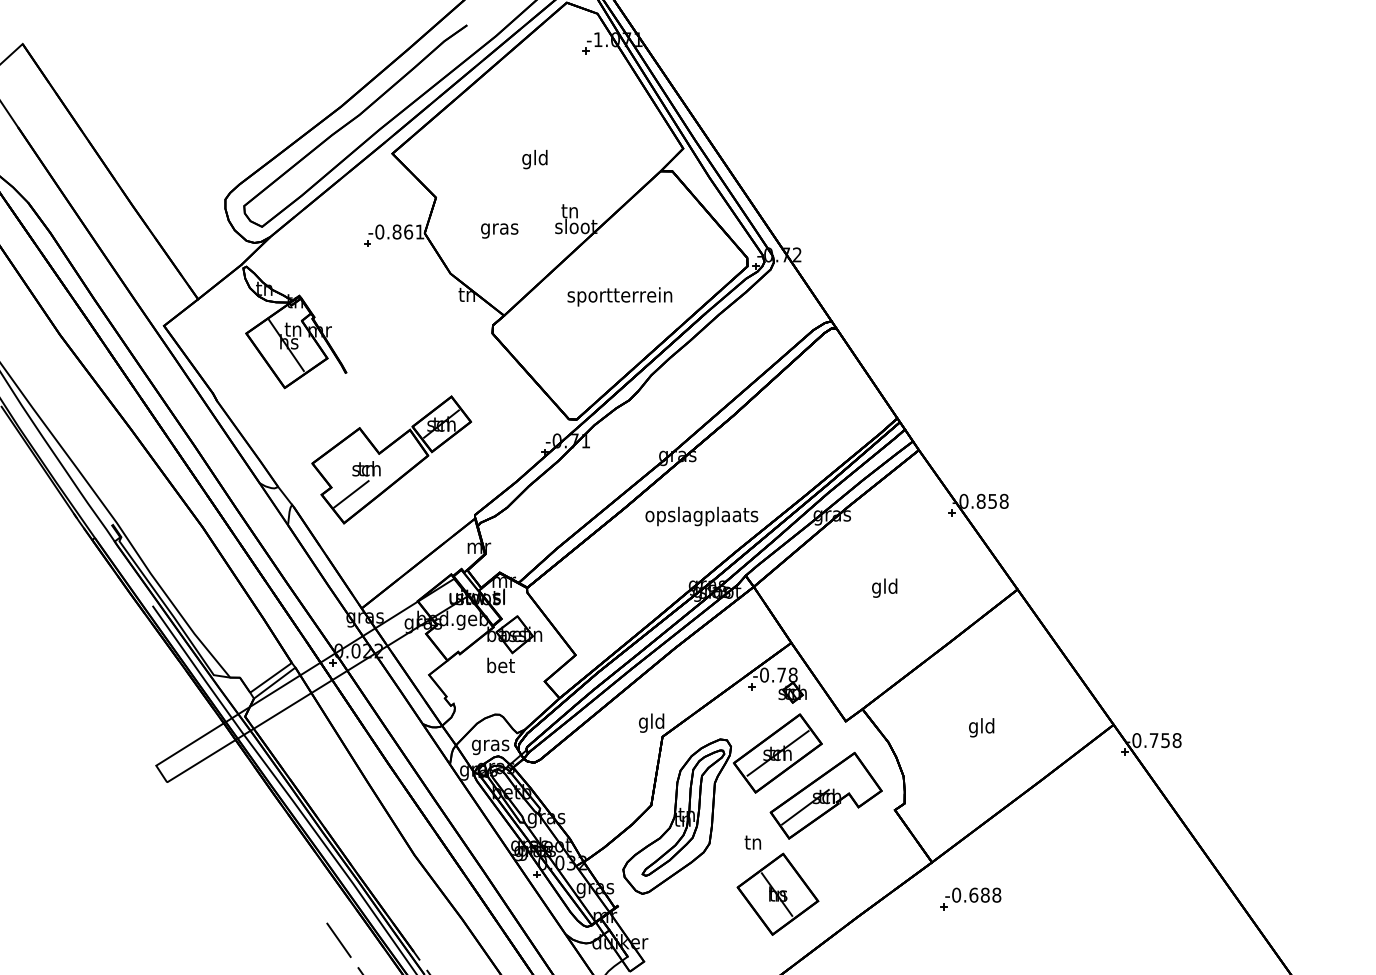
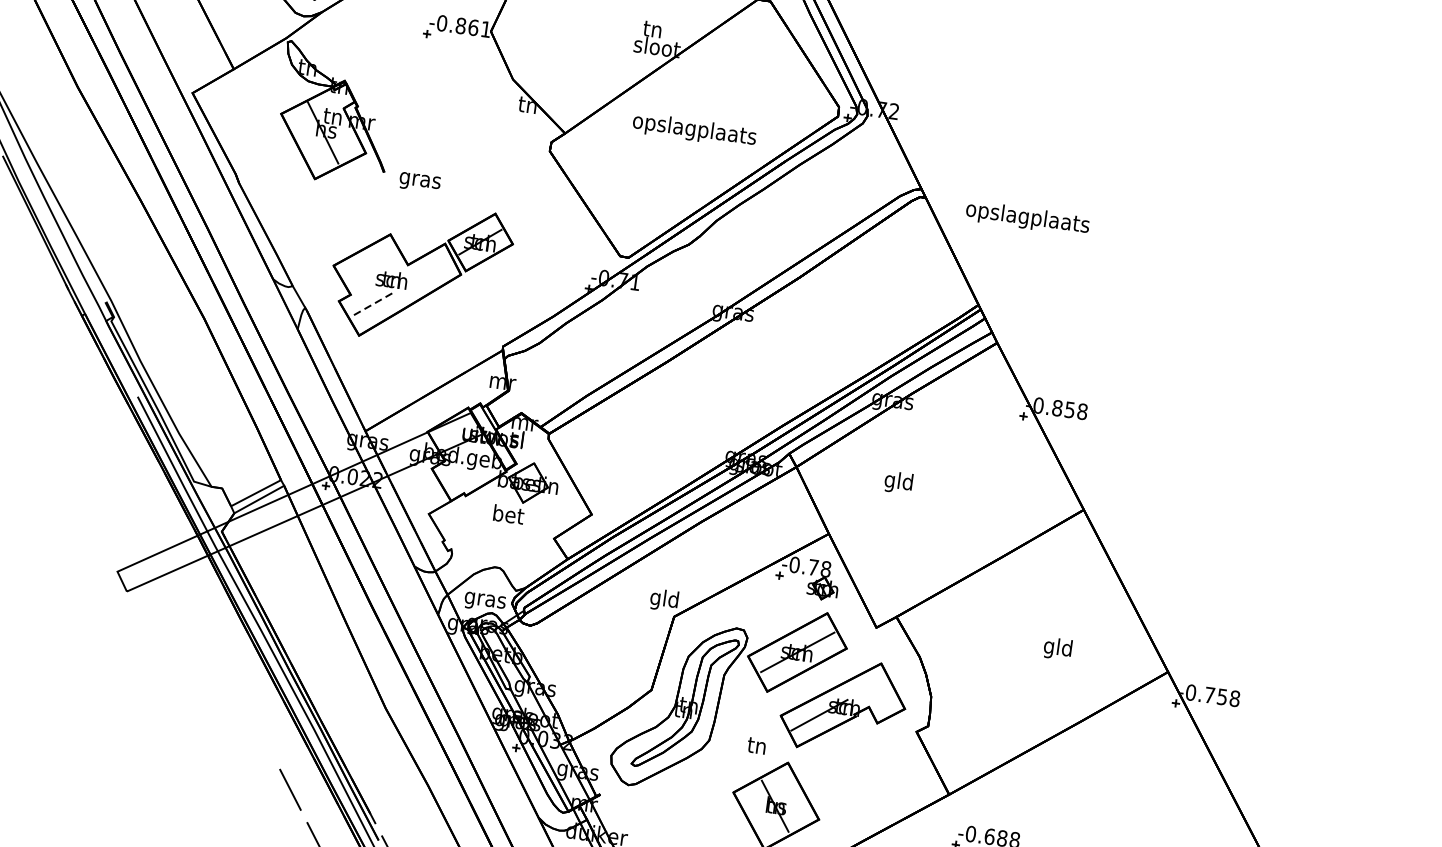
text: (499, 230) -> (419, 182), moved
text: (619, 296) -> (693, 129), sportterrein -> opslagplaats
line: (351, 494) -> (371, 305), solid -> dashed
text: (701, 516) -> (1027, 218), moved
text: (884, 587) -> (898, 481), moved
text: (981, 727) -> (1057, 648), moved

